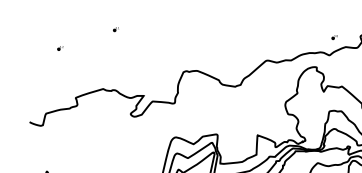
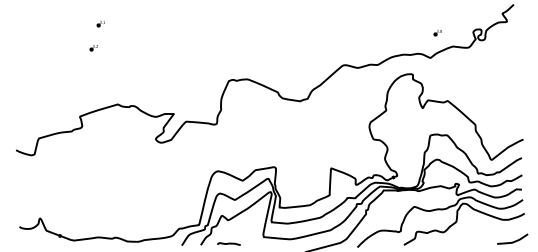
part: (115, 28) -> (100, 23), moved
part: (60, 48) -> (93, 48), moved

